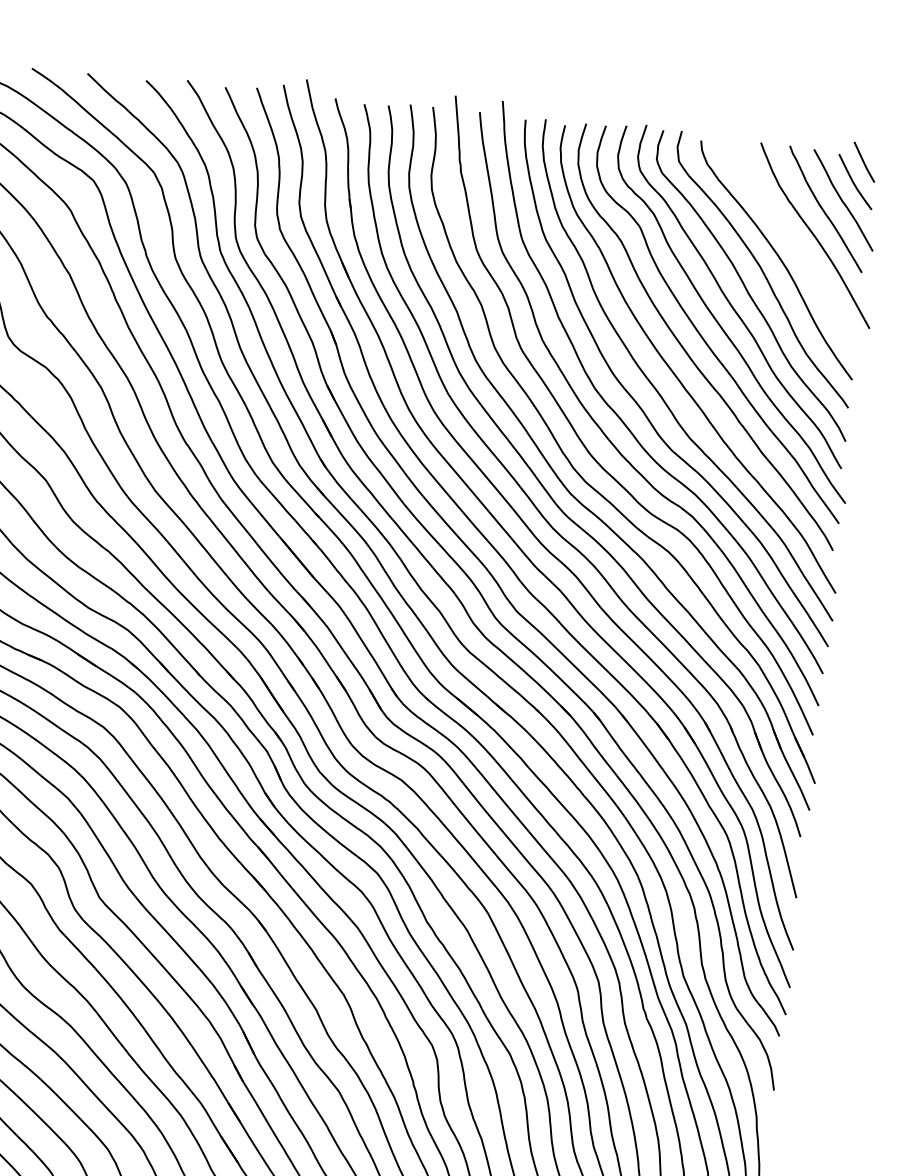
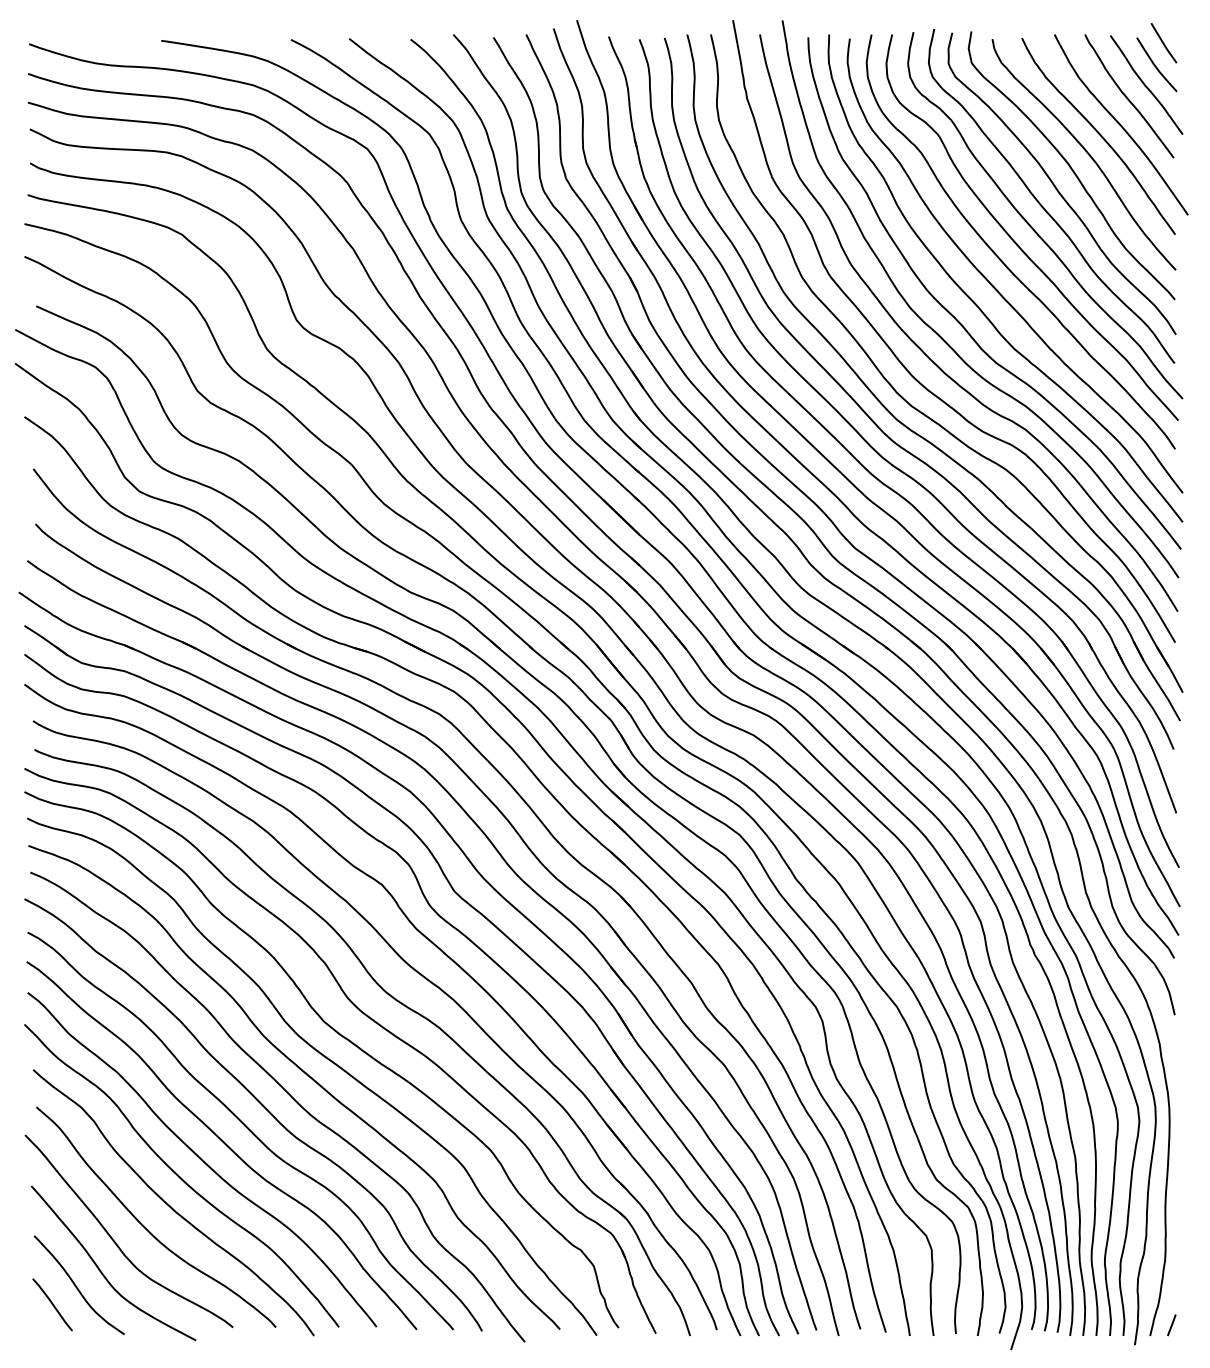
curve: (793, 243) -> (1099, 135), added

